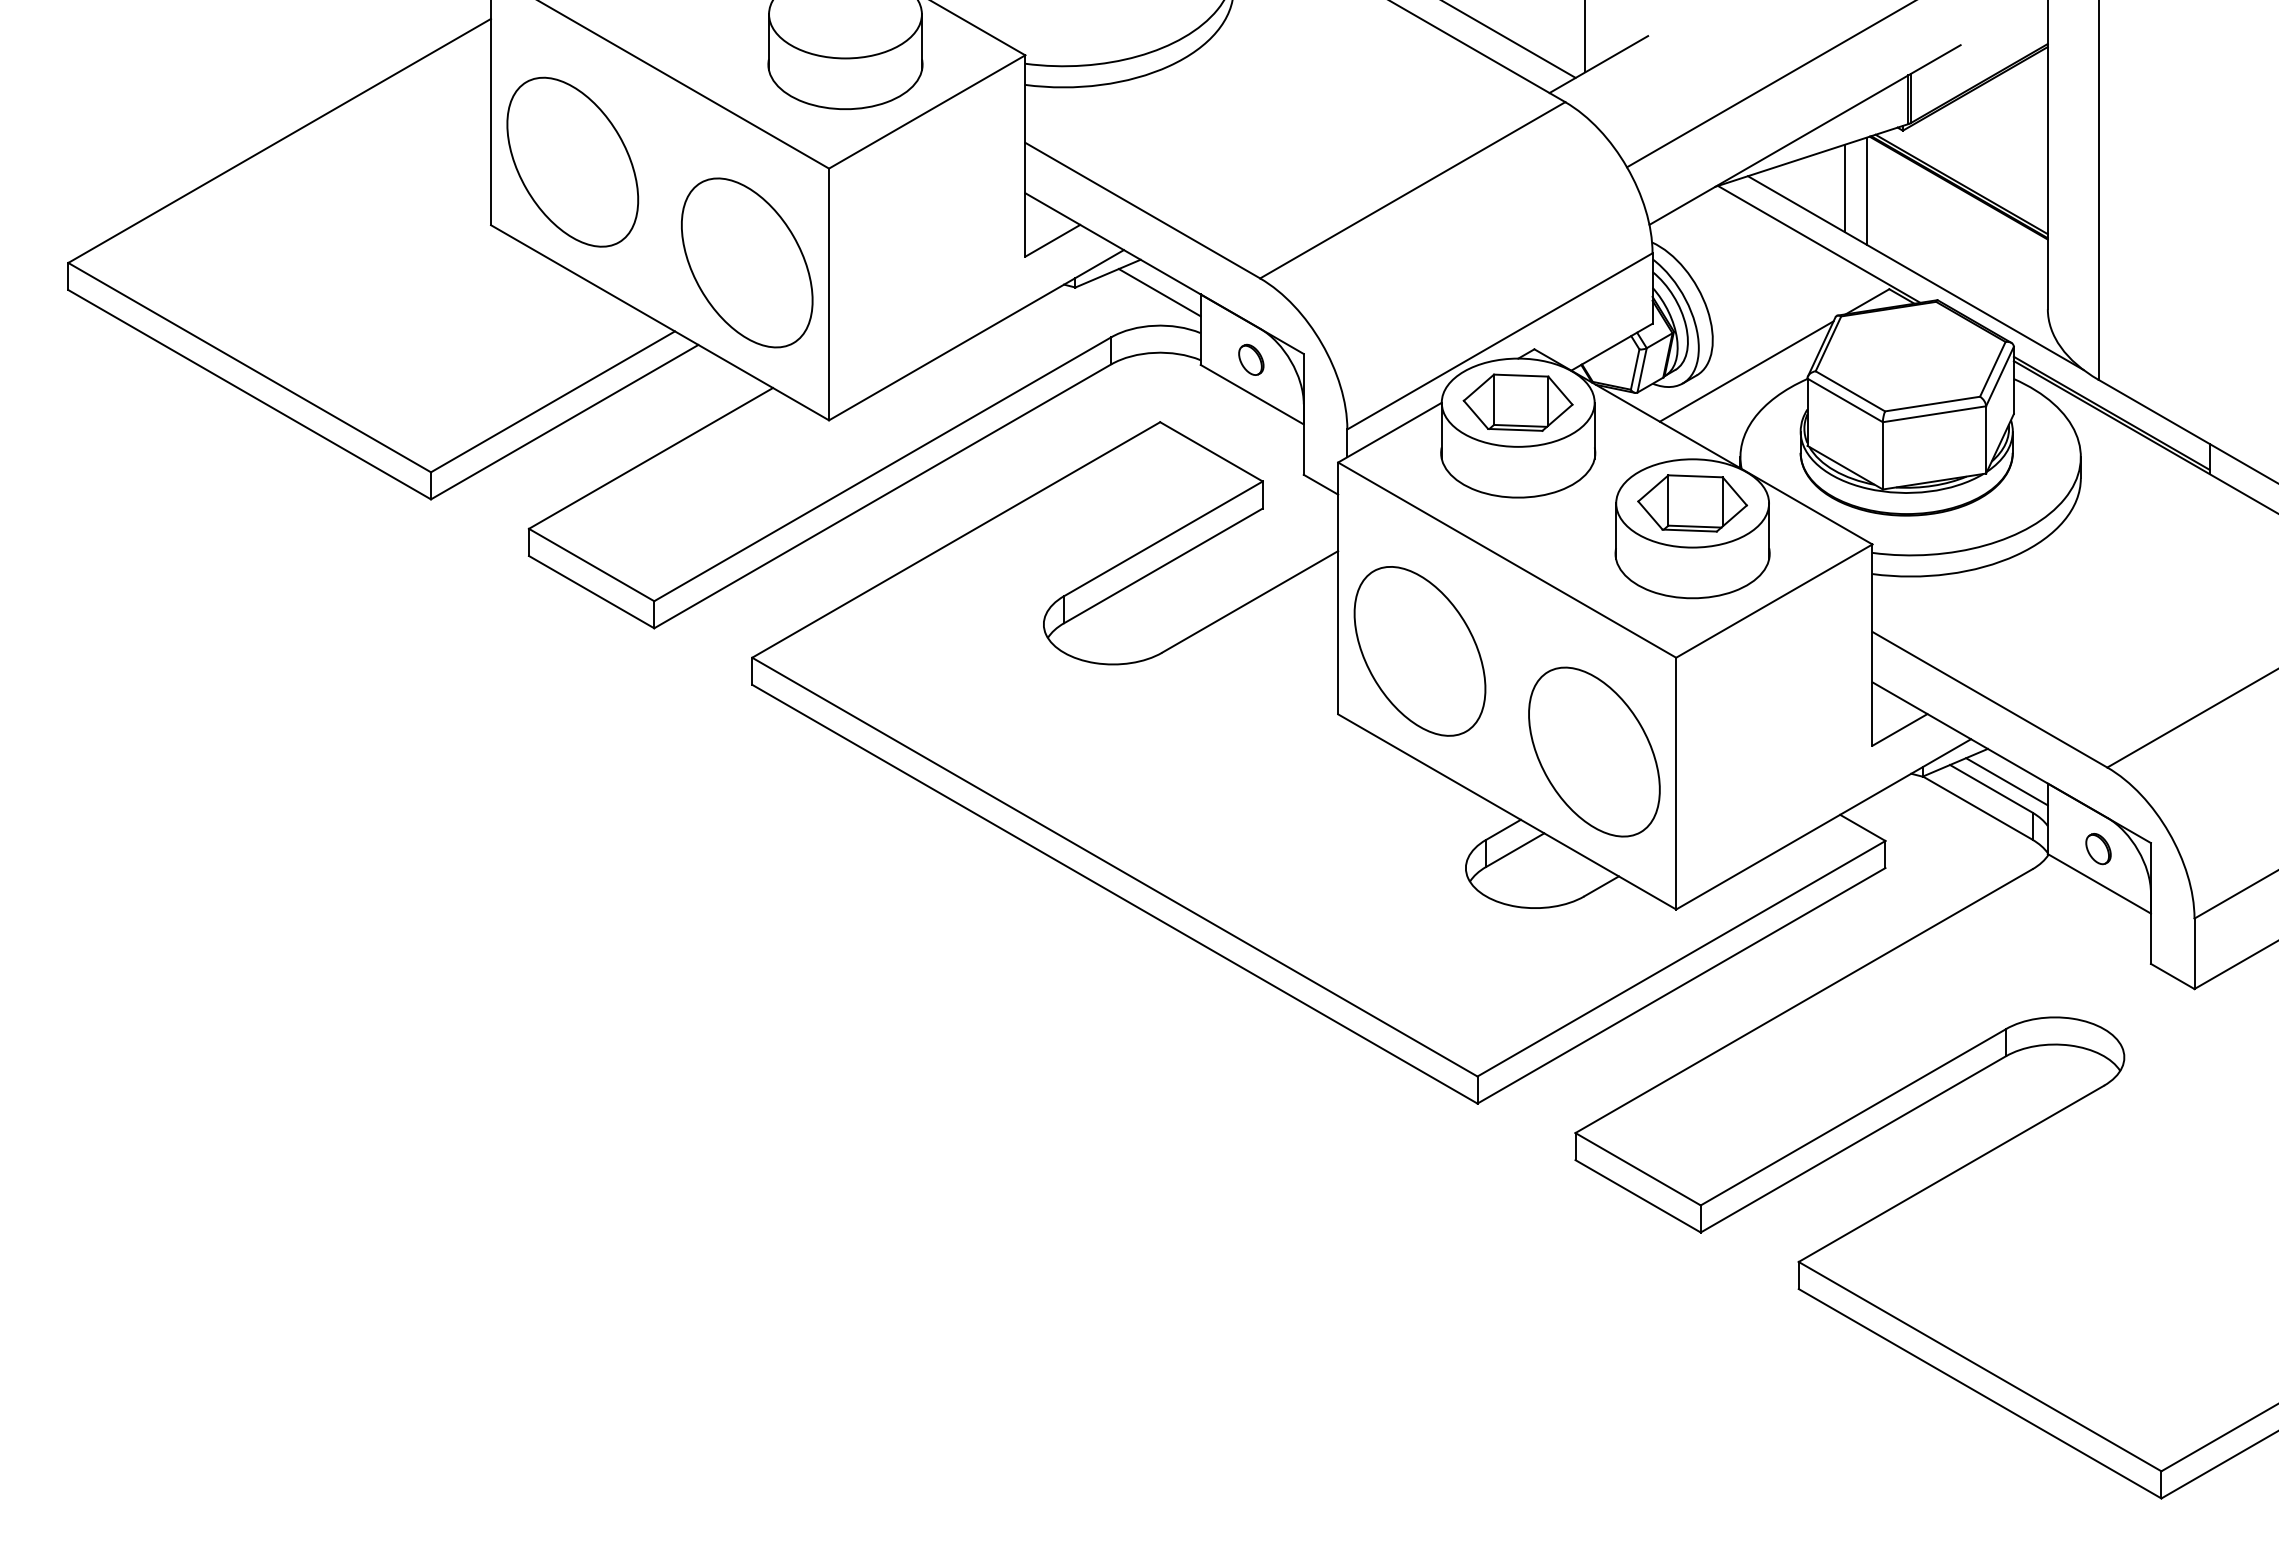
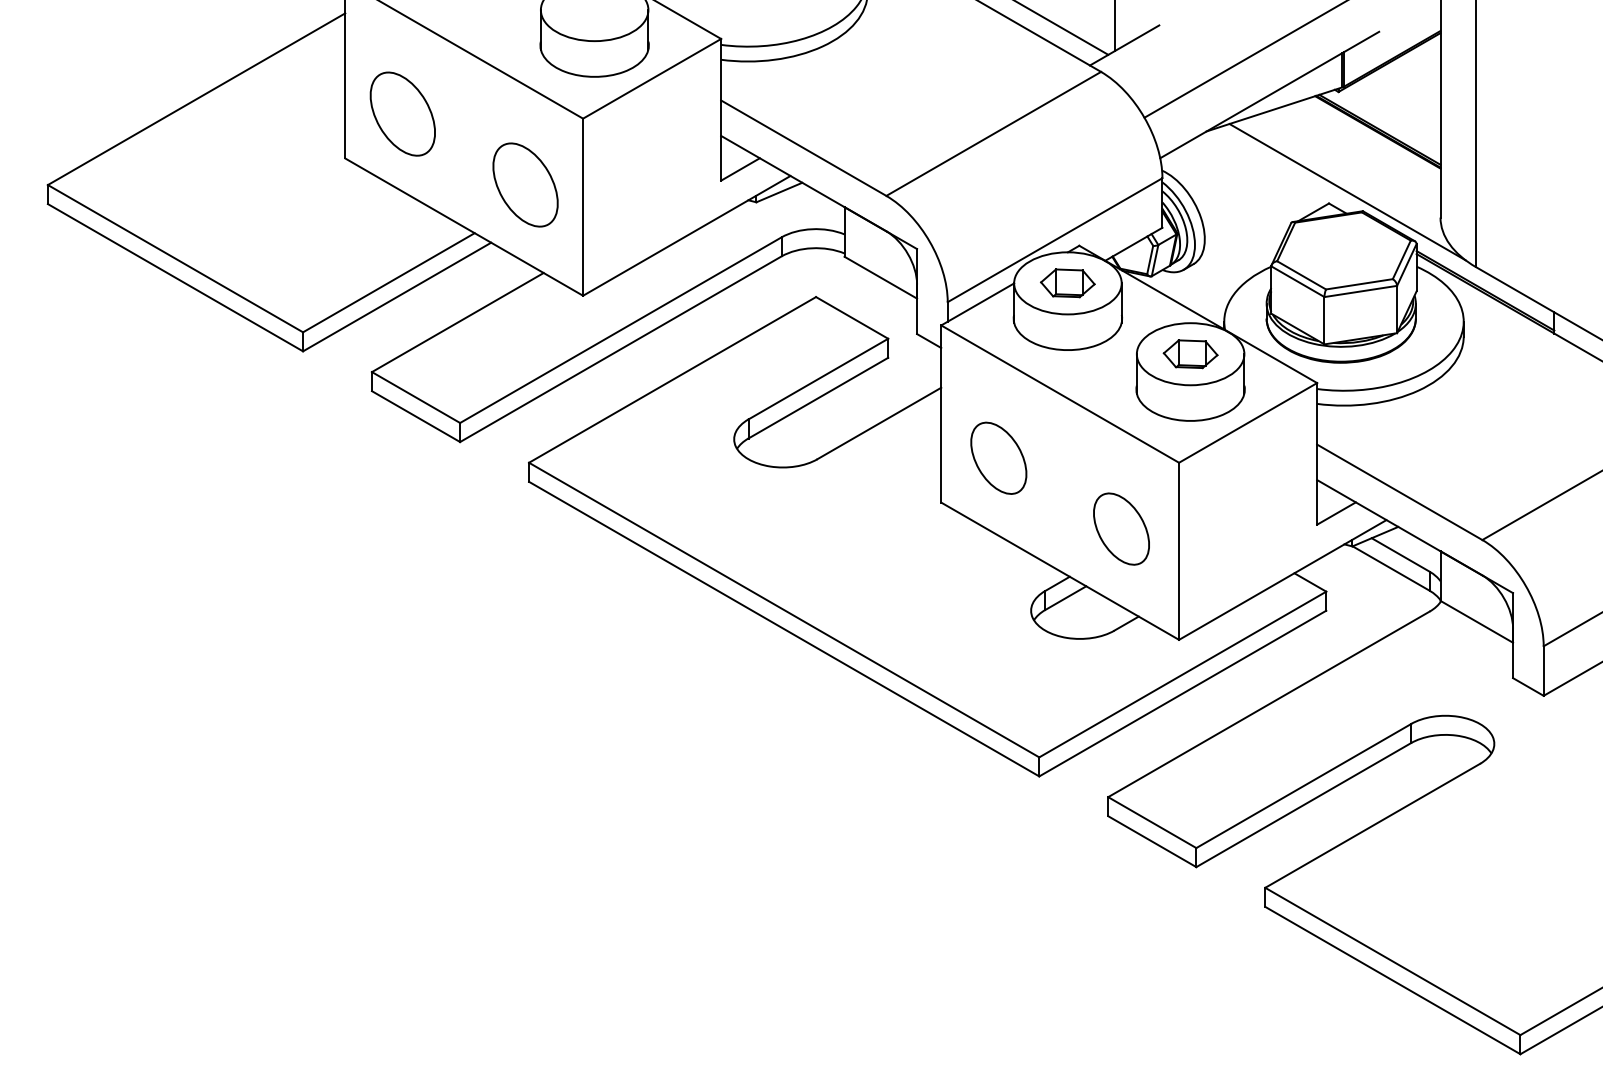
part: (572, 161) -> (402, 113), size x0.7
line: (1845, 188) -> (1298, 132), removed
line: (1867, 190) -> (1313, 134), removed
line: (1818, 243) -> (1279, 171), removed
part: (747, 262) -> (525, 184), size x0.7
line: (1159, 292) -> (815, 205), removed
part: (1251, 359) -> (880, 252), removed
line: (1746, 371) -> (1228, 261), removed
part: (1517, 402) -> (1067, 283), size x0.7
part: (1692, 503) -> (1190, 354), size x0.7
part: (1419, 651) -> (998, 458), size x0.6
part: (1594, 751) -> (1121, 528), size x0.6
line: (2006, 781) -> (1411, 549), removed
part: (2098, 849) -> (1476, 597), removed

